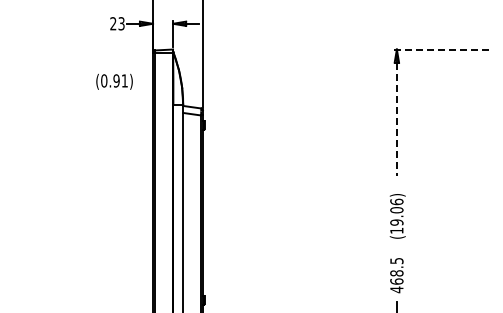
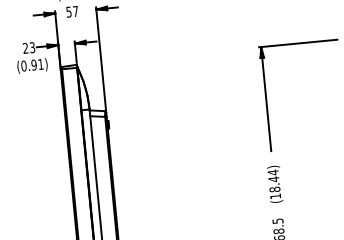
line: (441, 49) -> (297, 43), dashed -> solid
text: (114, 81) -> (32, 65), moved
line: (396, 119) -> (266, 104), dashed -> solid
text: (396, 211) -> (273, 180), (19.06) -> (18.44)

